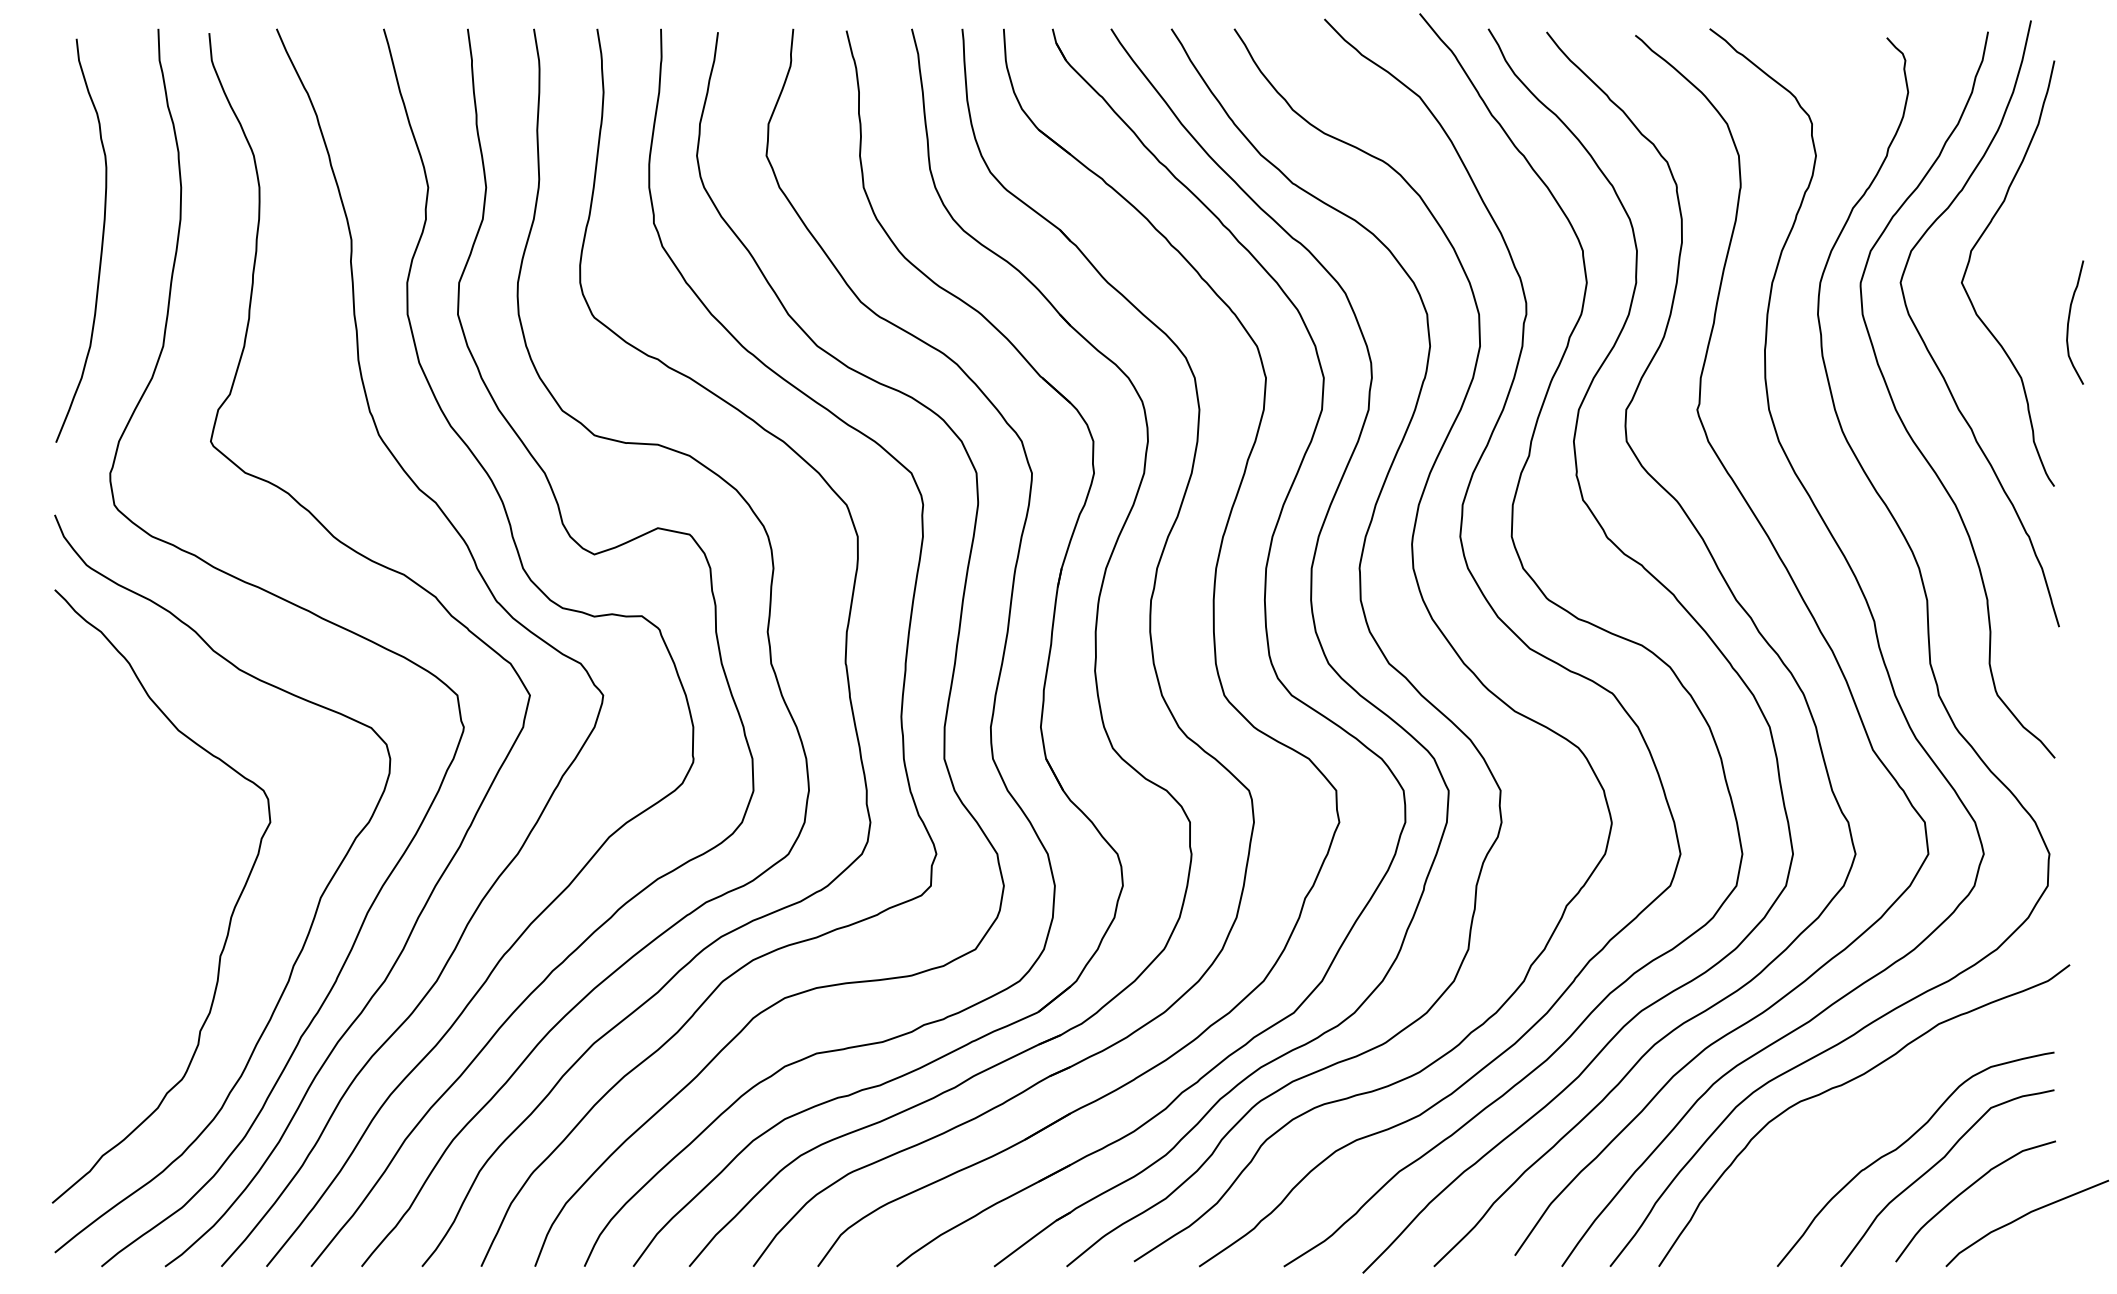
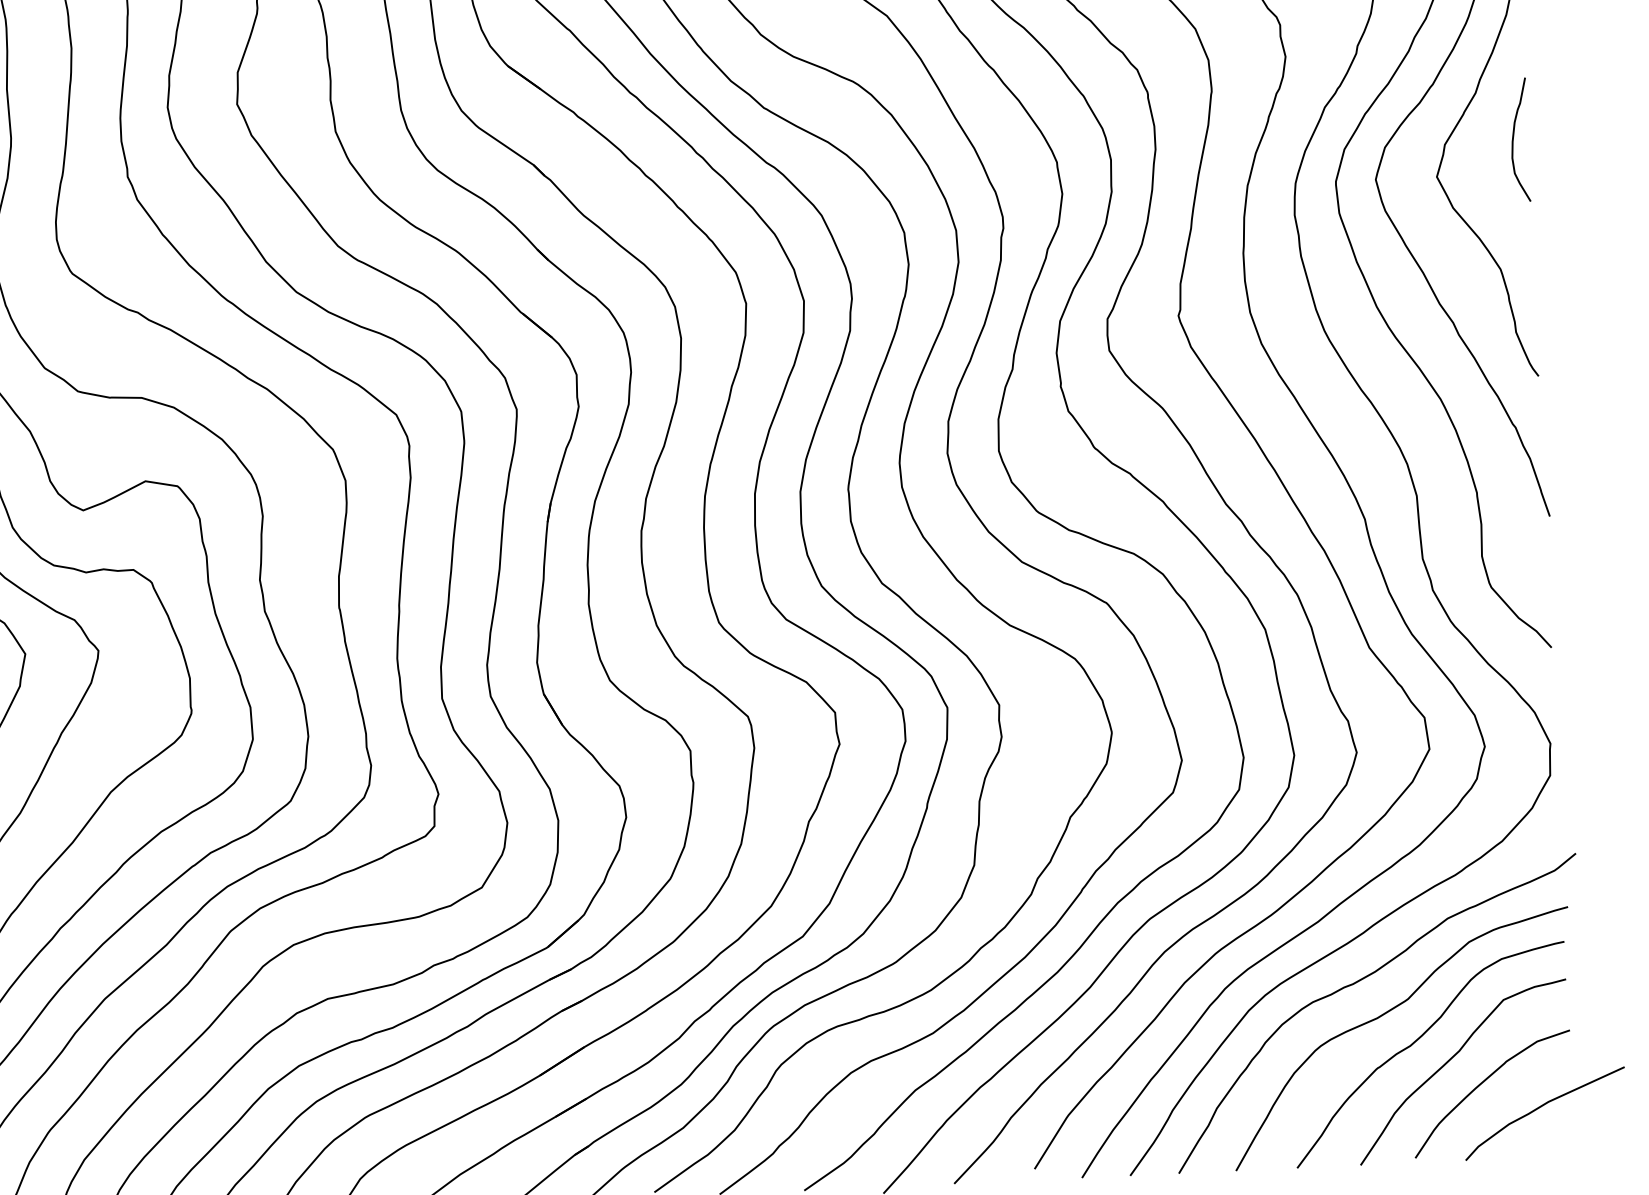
curve: (2069, 322) -> (1514, 140), moved
curve: (1875, 1115) -> (1388, 1012), added

